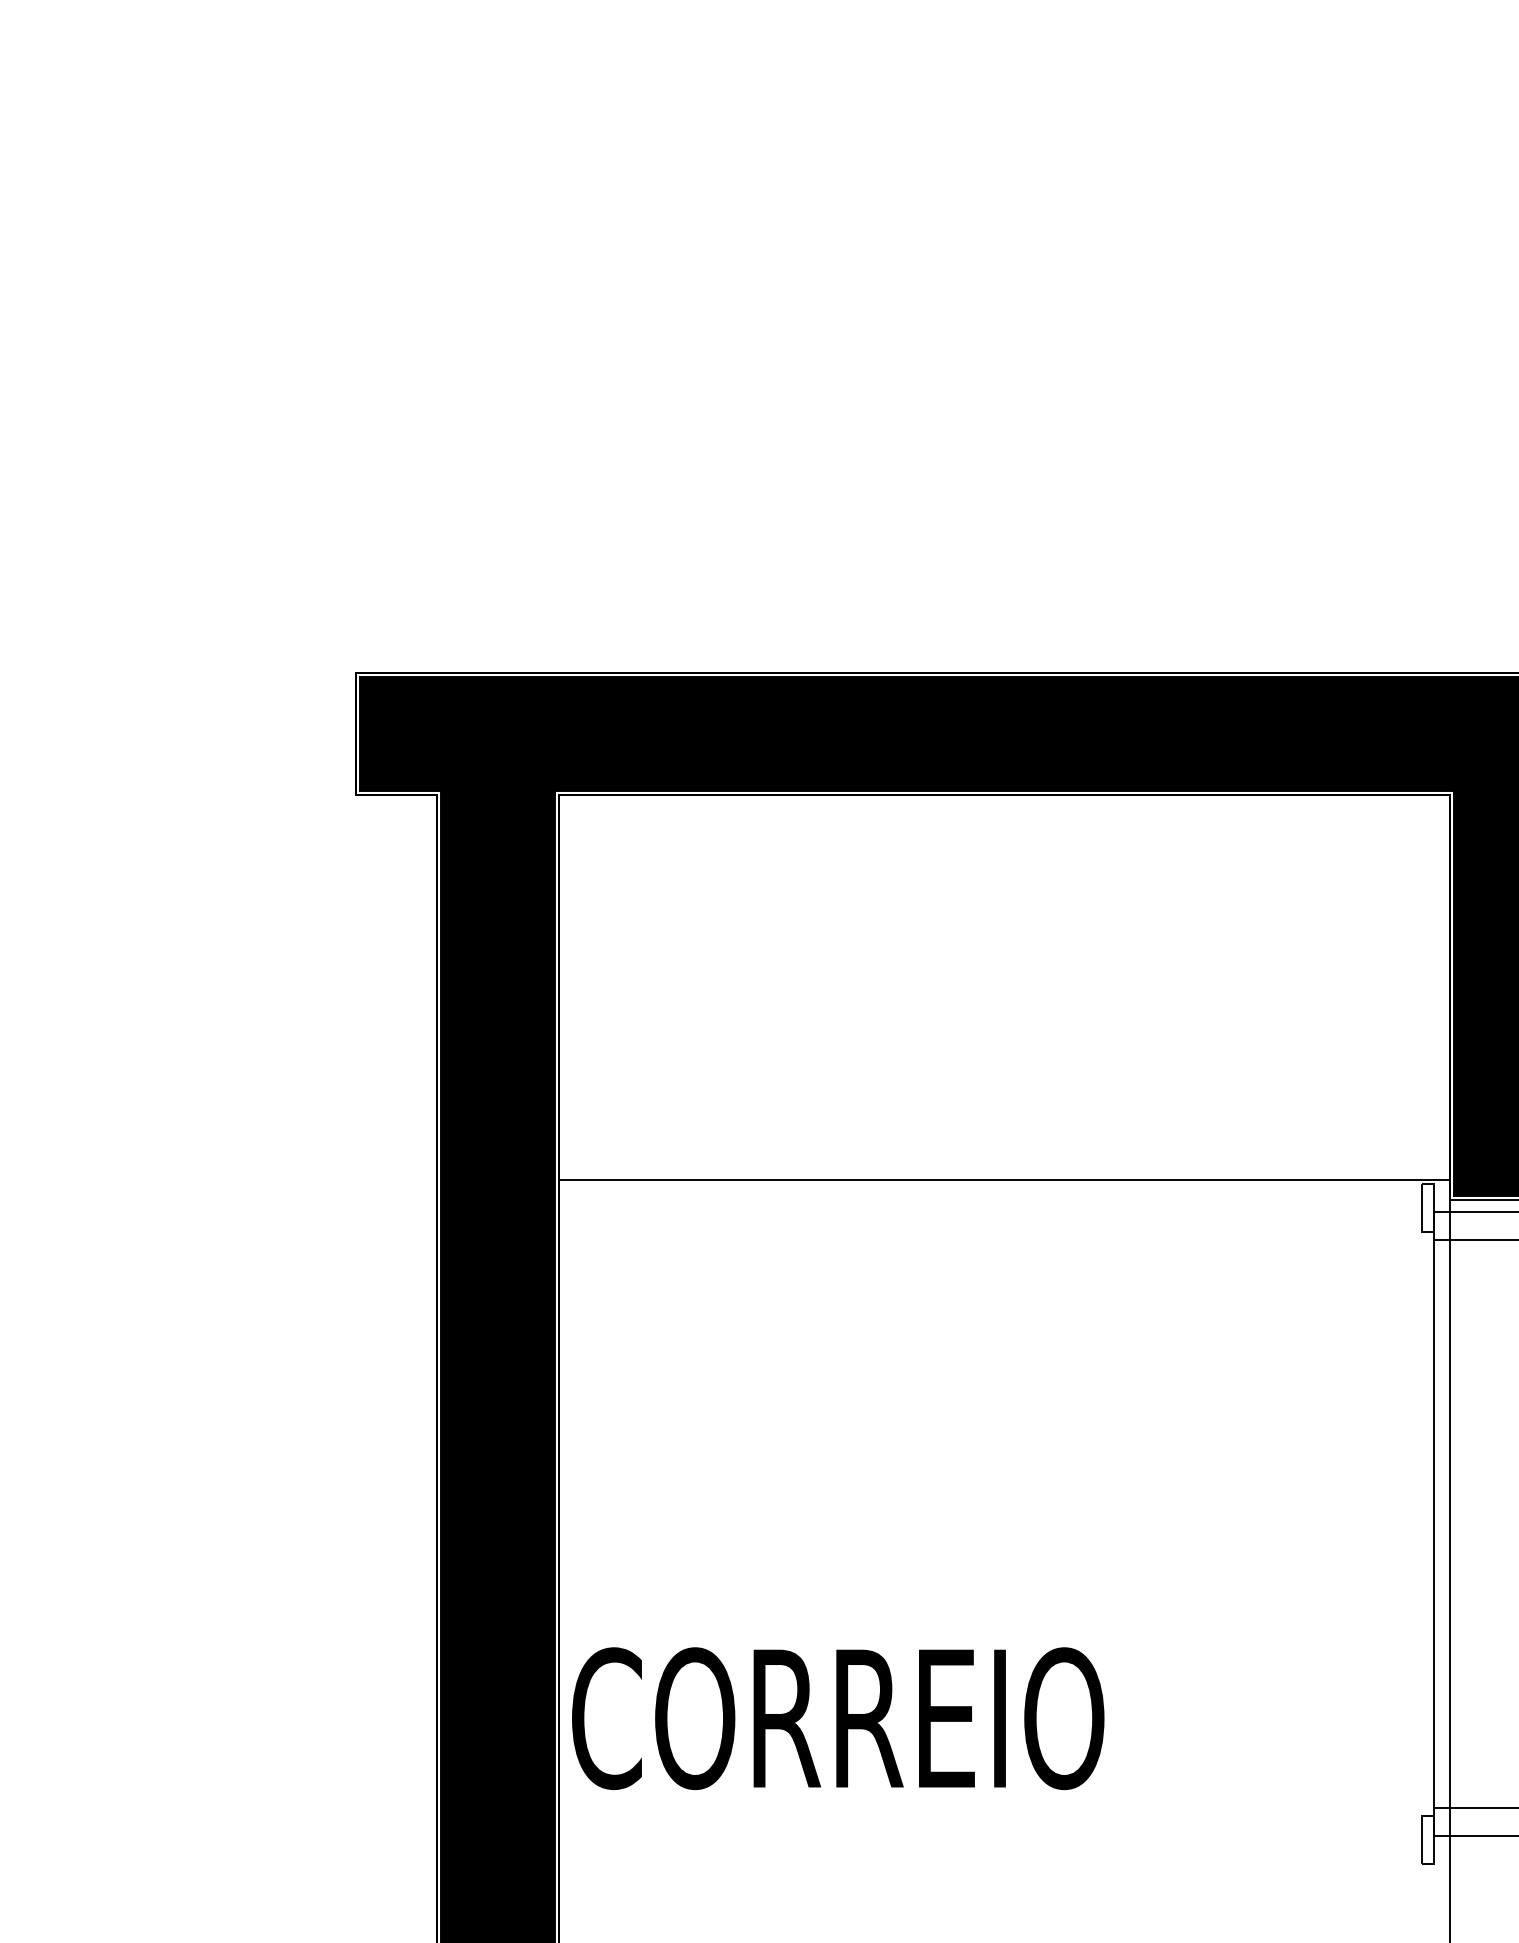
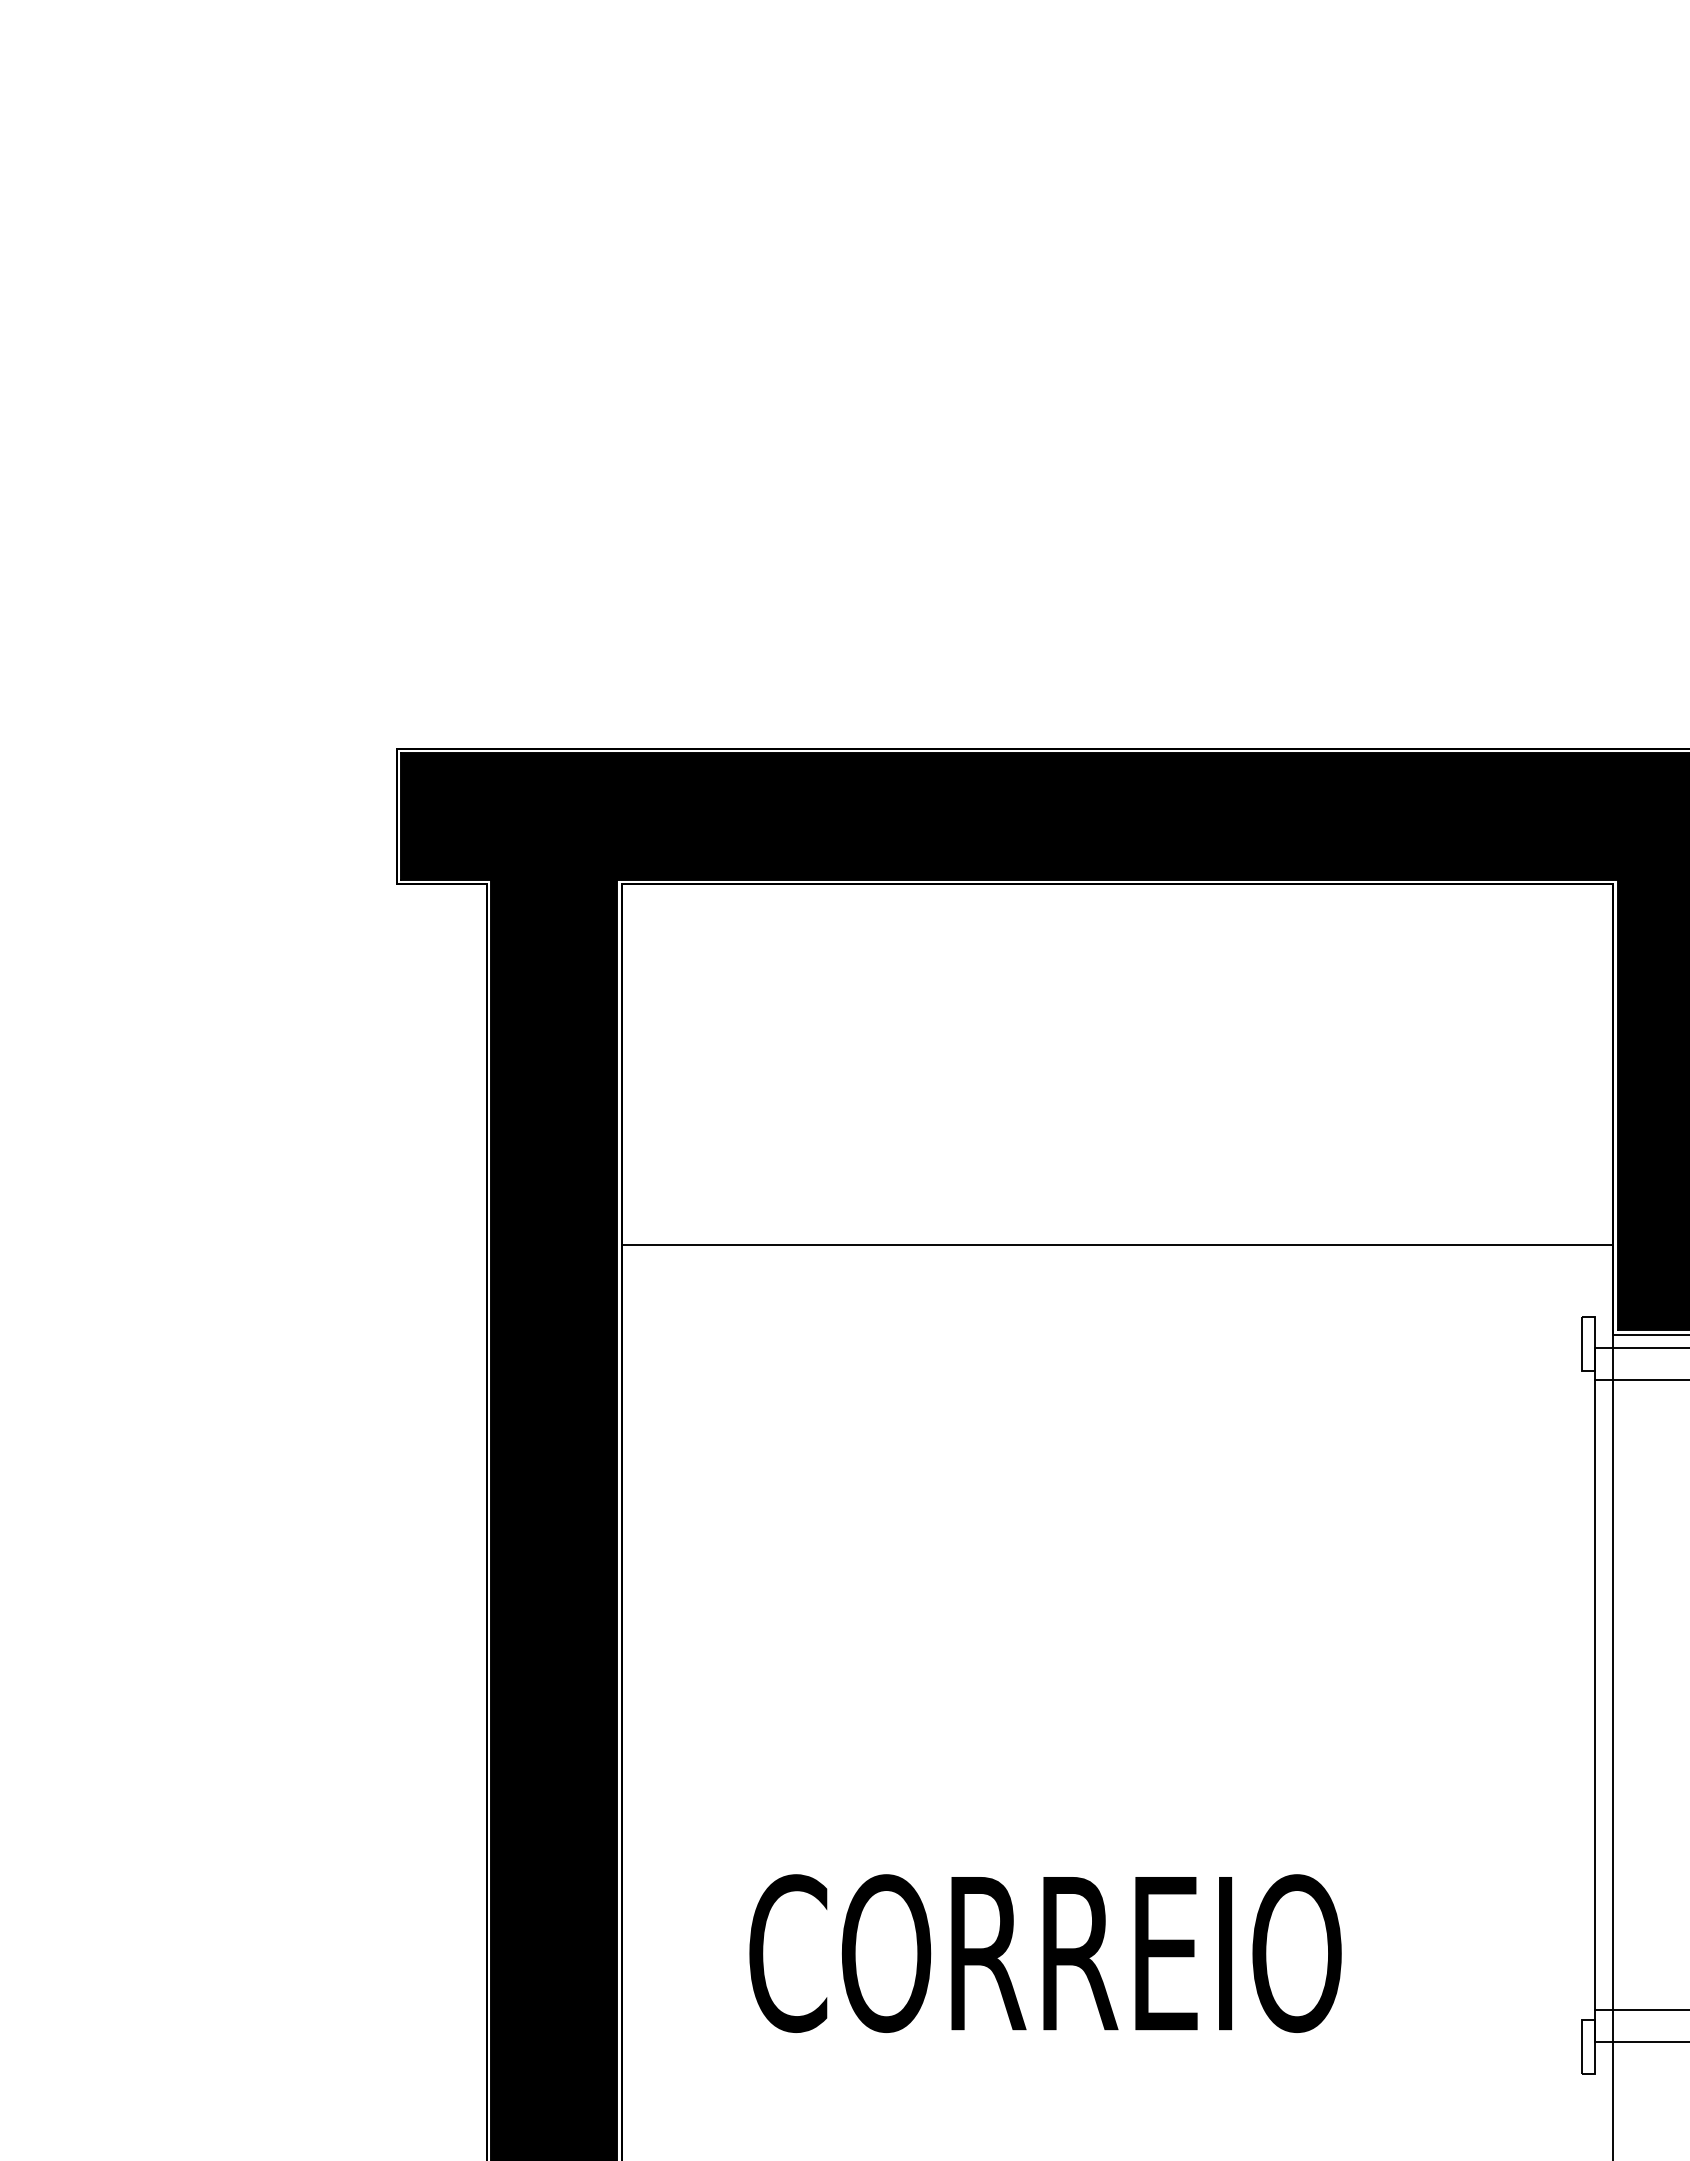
line: (1004, 1180) -> (1117, 1244), moved
text: (838, 1718) -> (1045, 1953), moved

